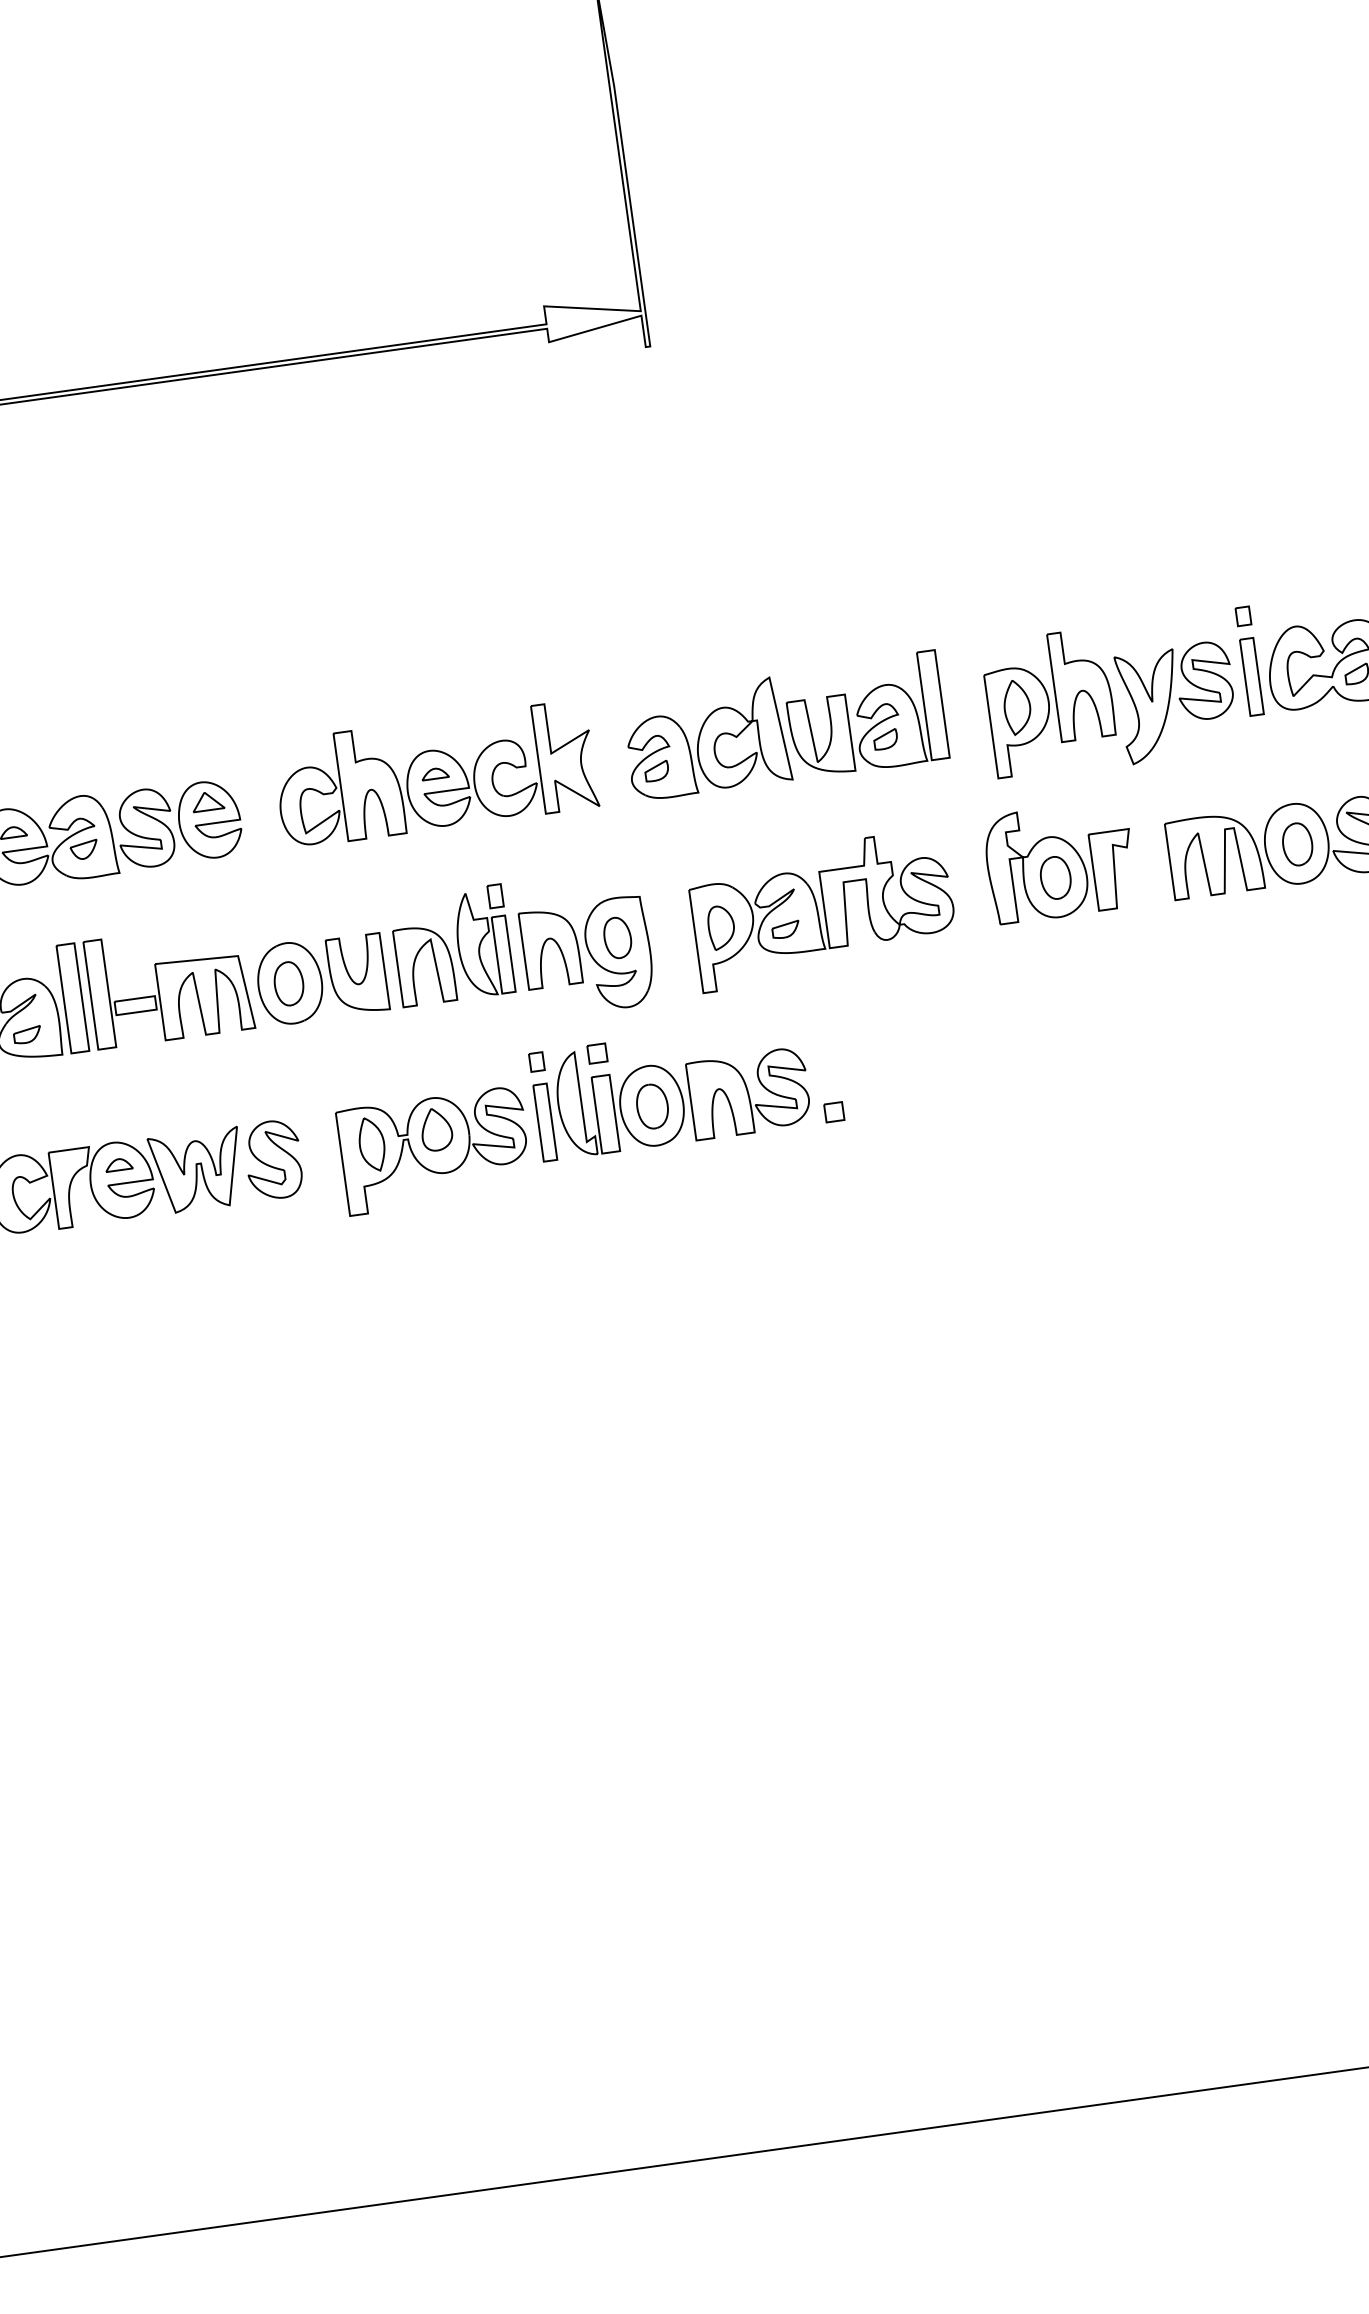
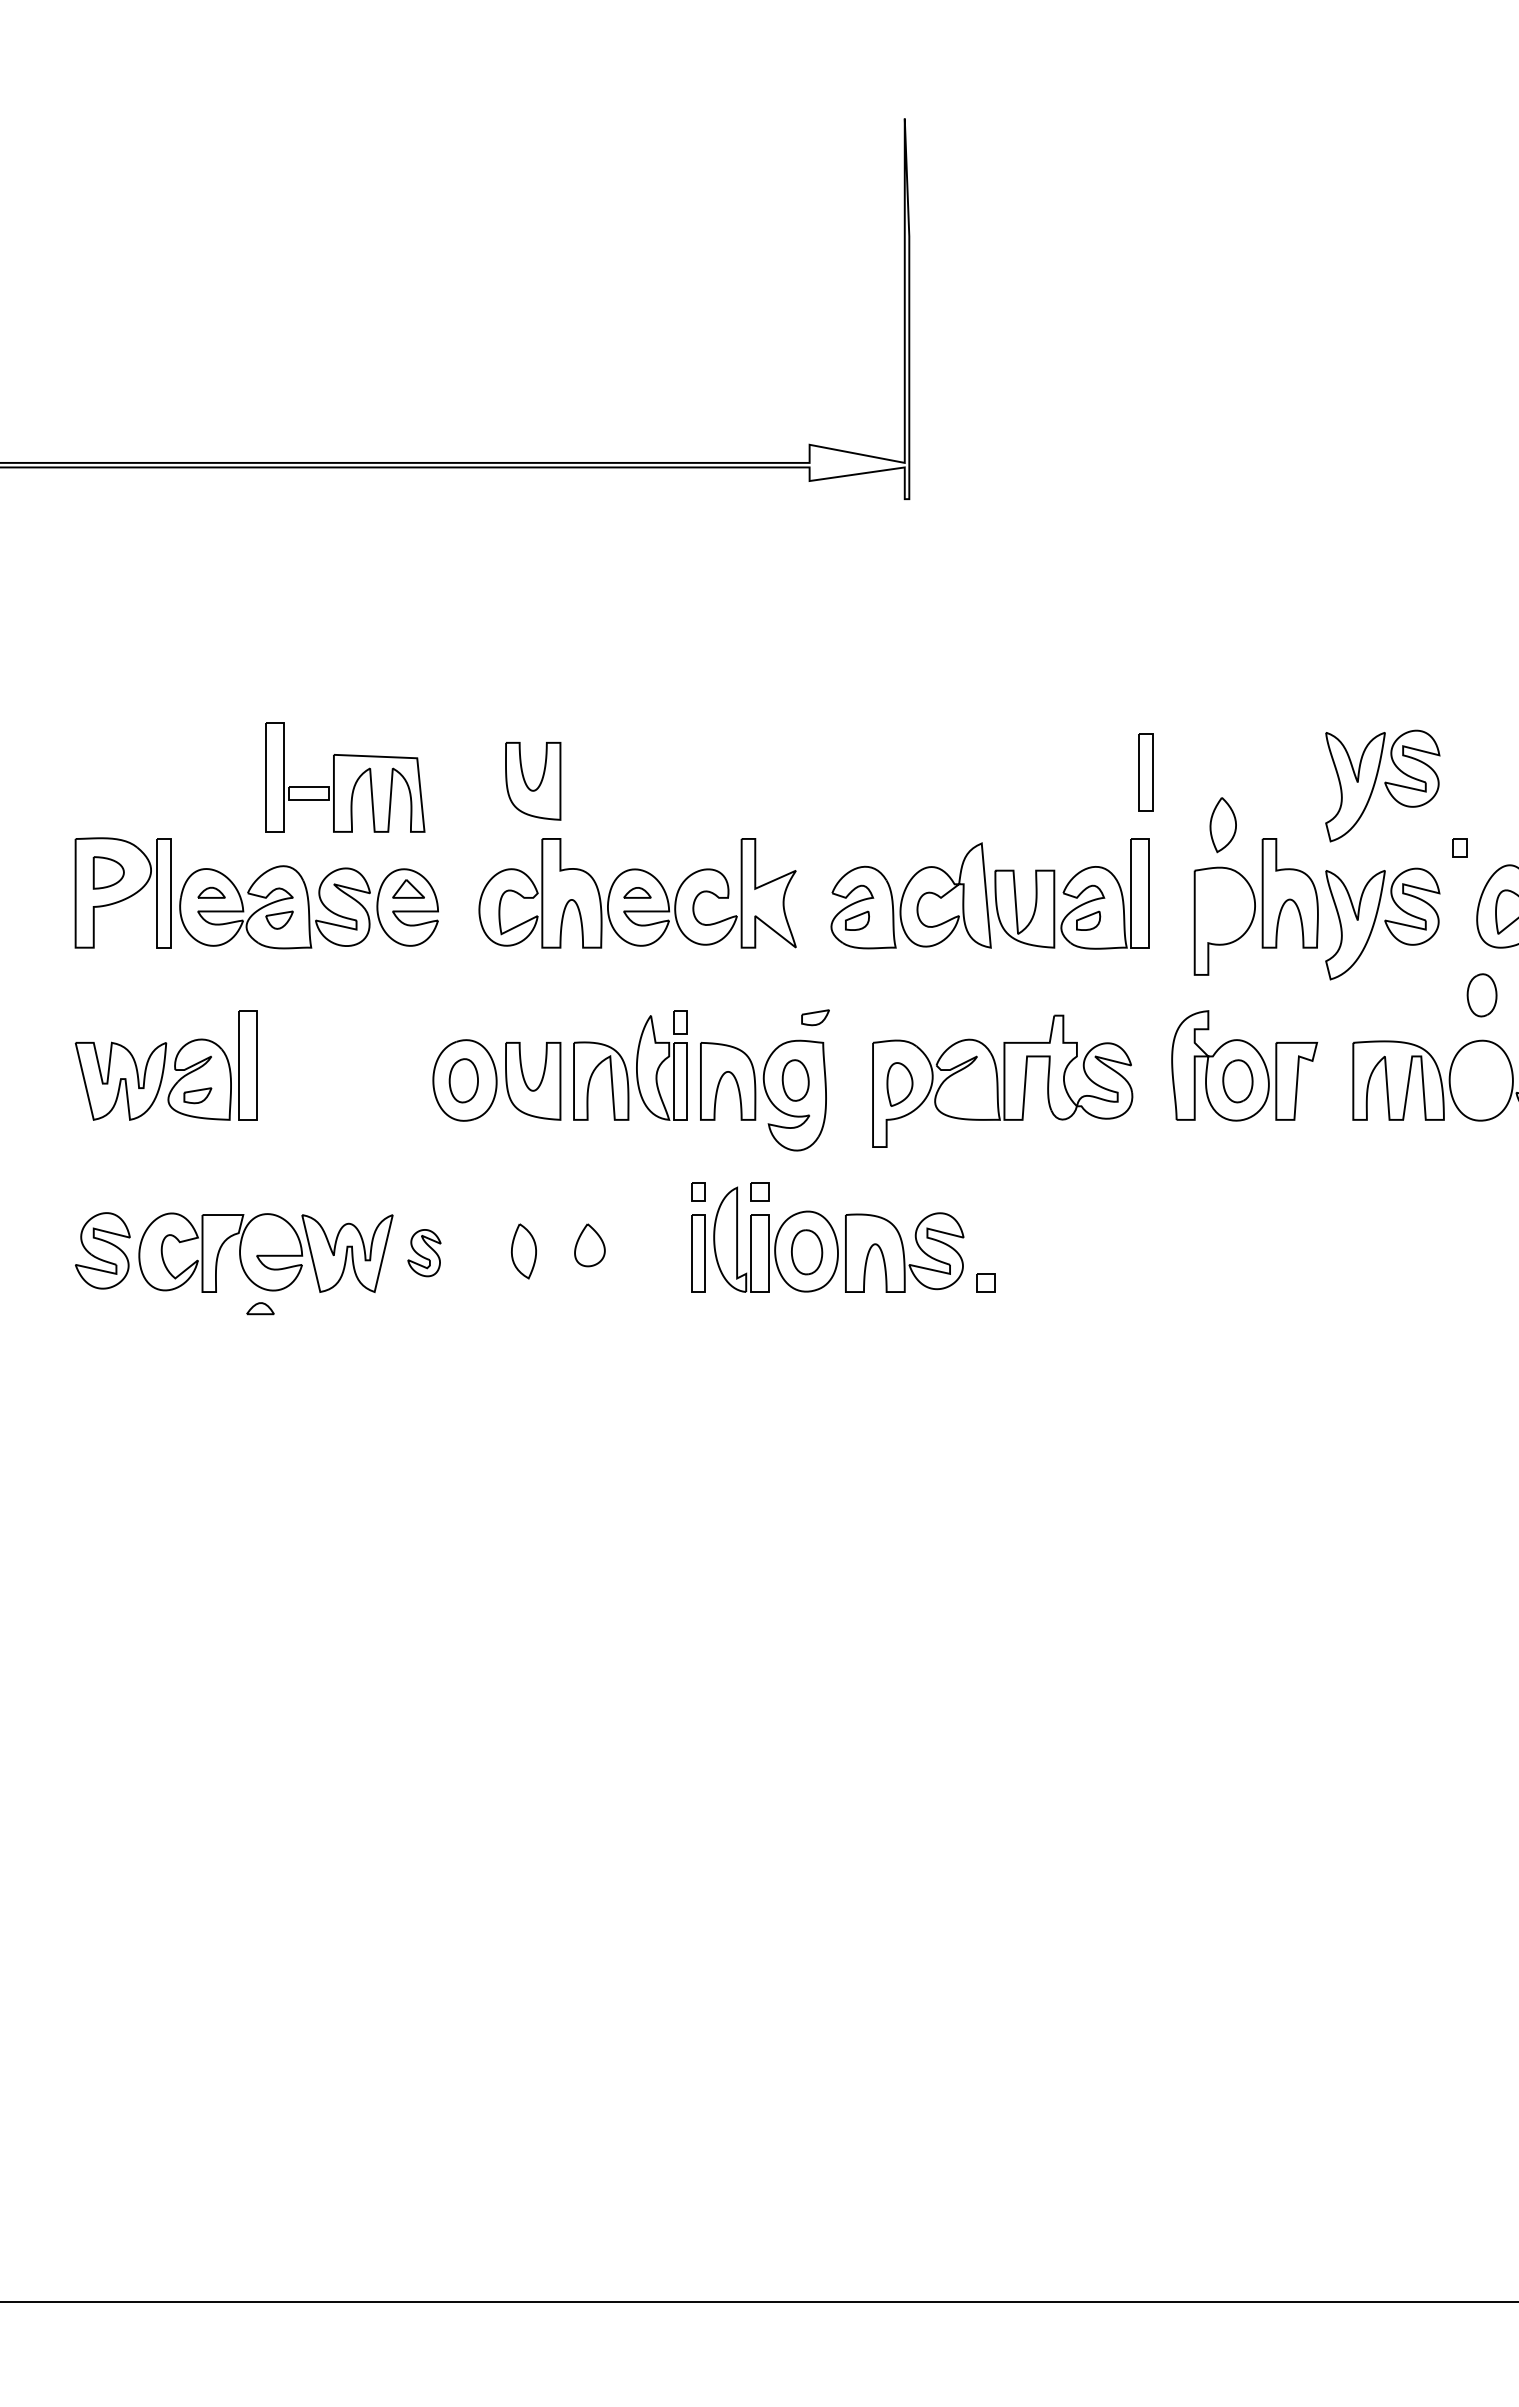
part: (1158, 565) -> (1382, 785), added
part: (1251, 677) -> (1145, 772), moved
part: (323, 678) -> (539, 783), added
part: (1016, 707) -> (1222, 825), moved
part: (1297, 844) -> (1481, 995), moved
part: (785, 929) -> (815, 1017), moved
part: (169, 984) -> (345, 777), moved
part: (435, 1151) -> (585, 1266), removed
part: (273, 1159) -> (424, 1252), size x0.6
part: (118, 1164) -> (260, 1308), moved

